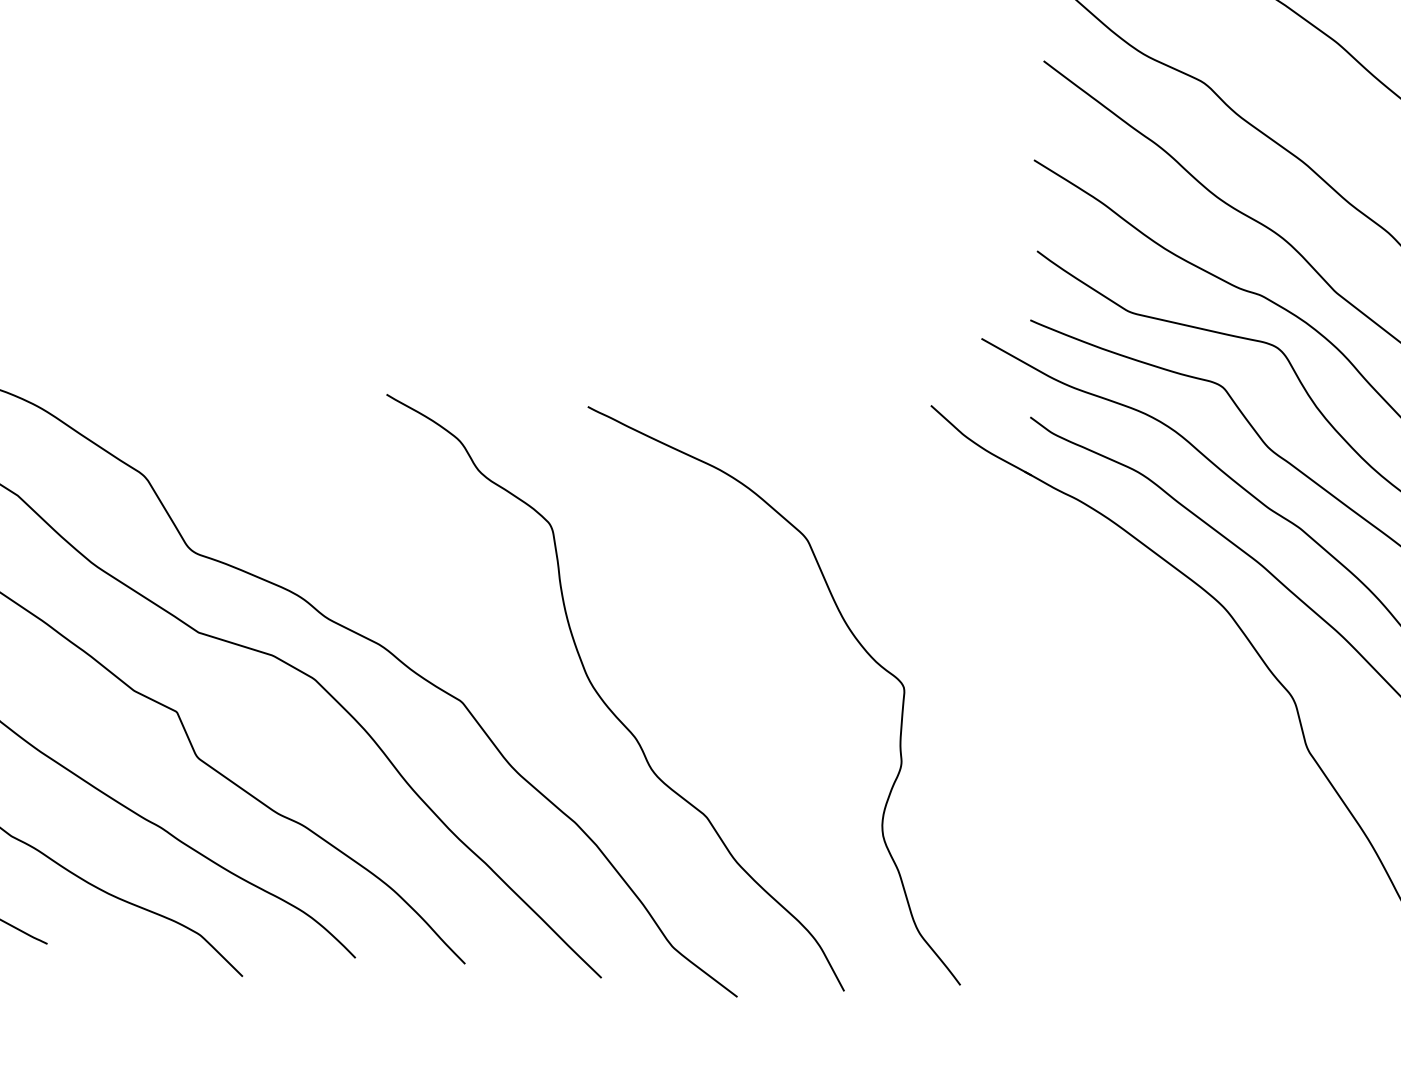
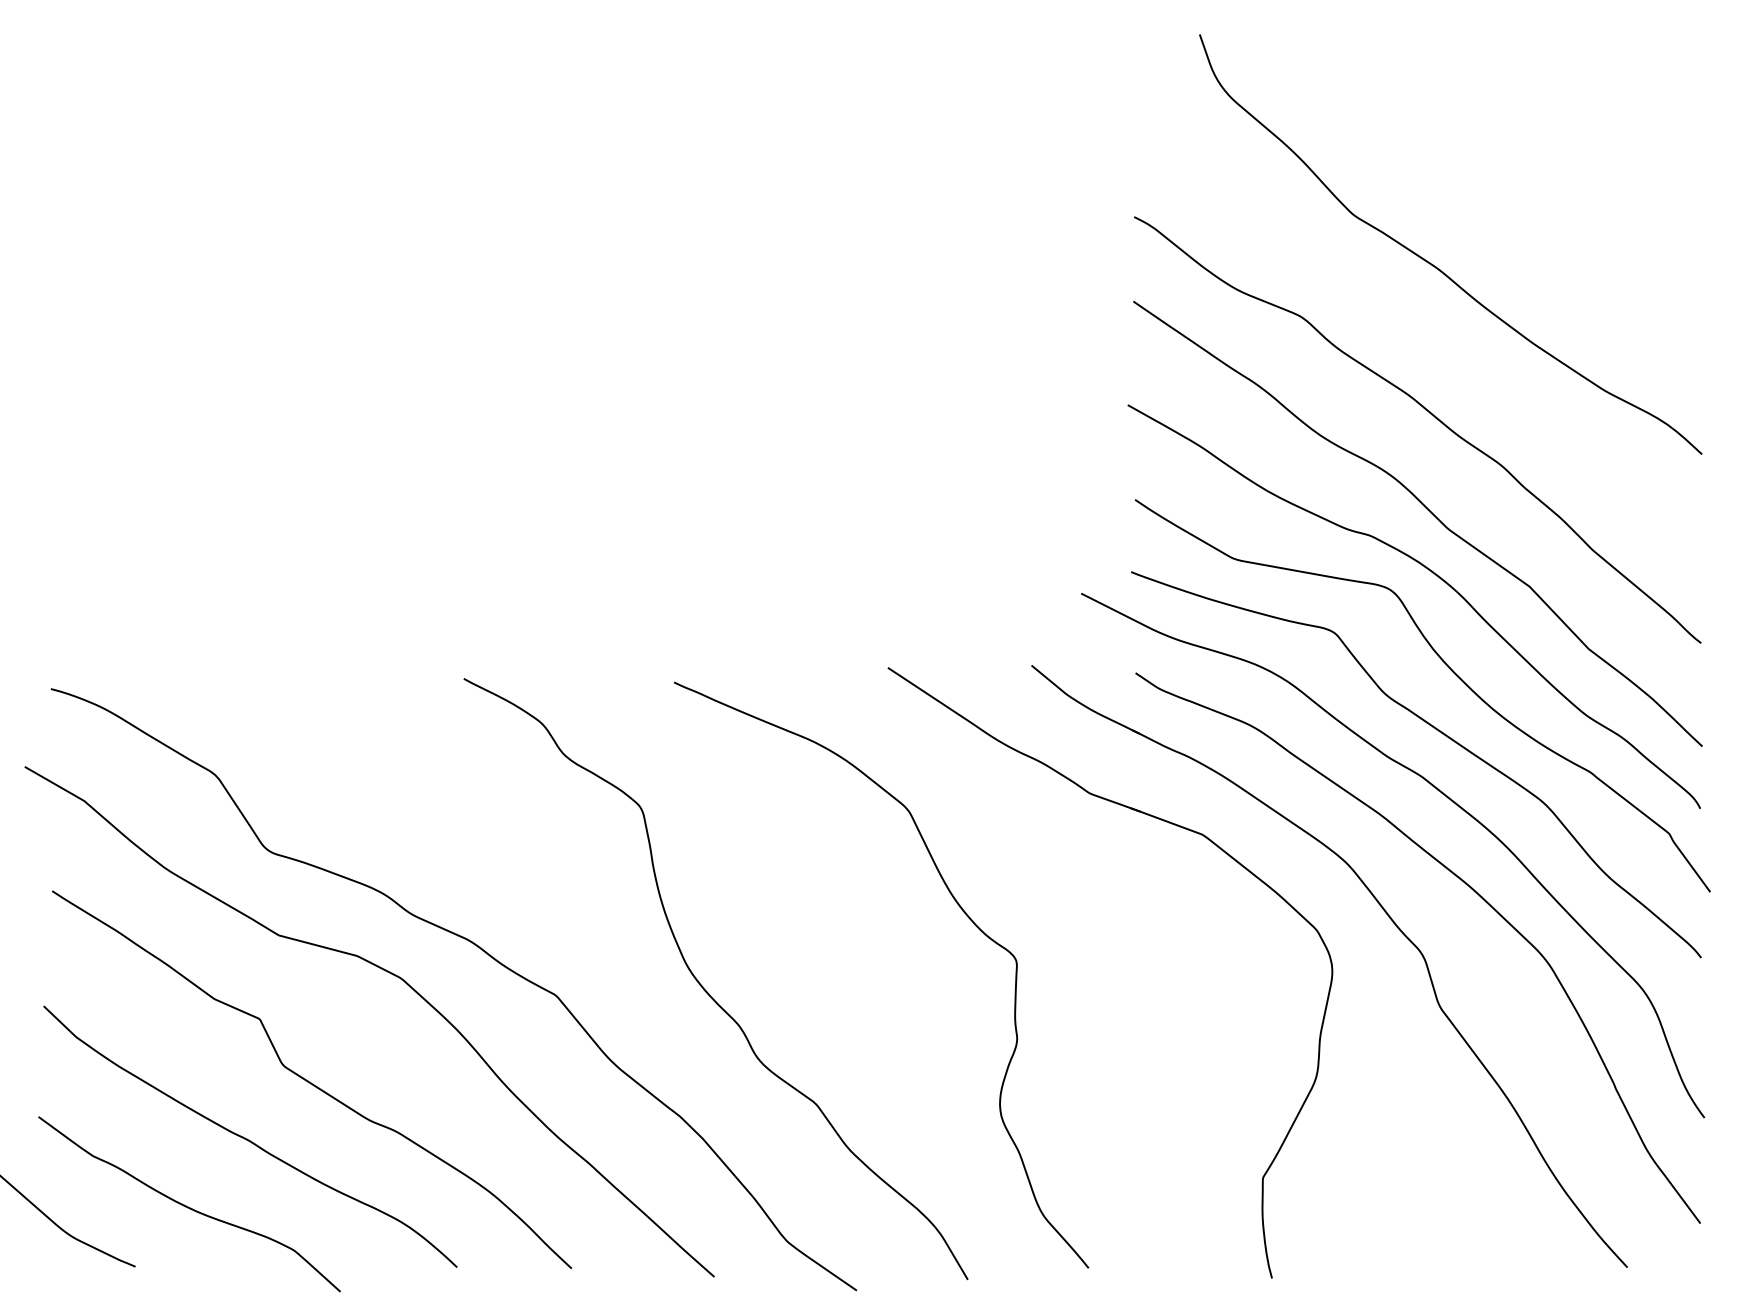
part: (1055, 562) -> (1168, 823), added

